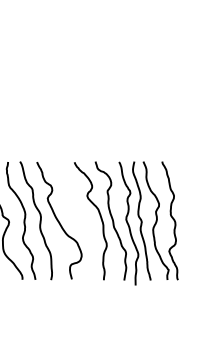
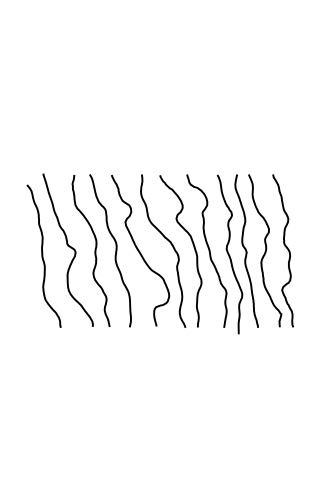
curve: (82, 215) -> (170, 244), added

